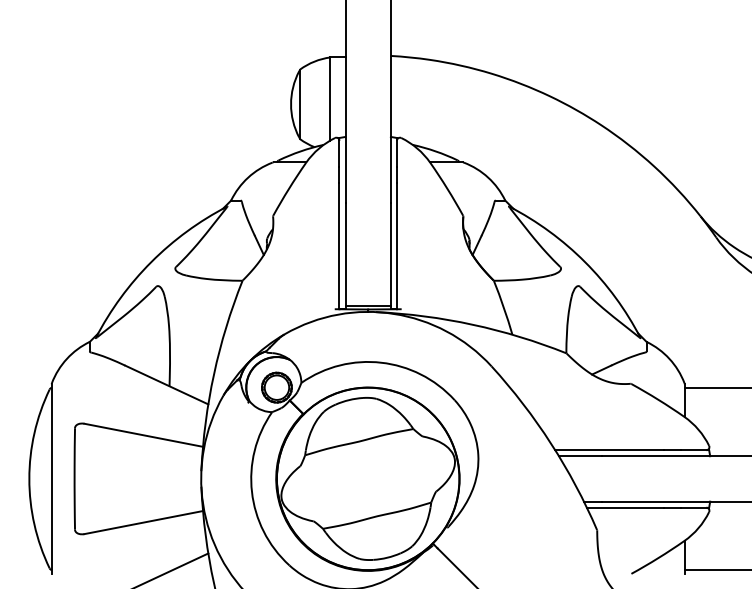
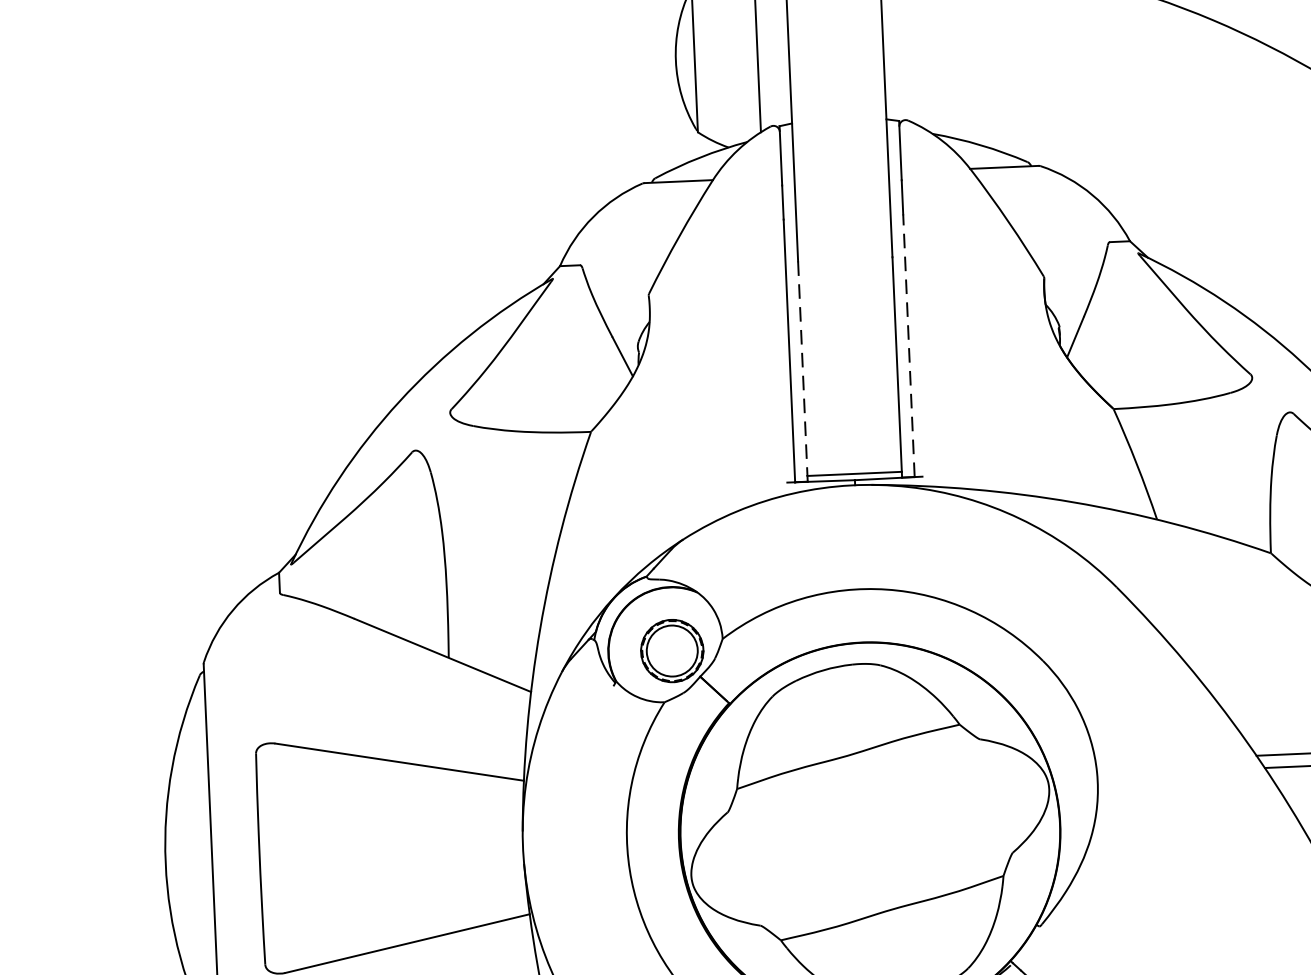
line: (396, 245) -> (907, 344), solid -> dashed
line: (345, 254) -> (802, 367), solid -> dashed

